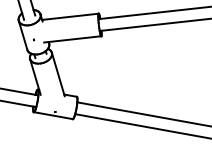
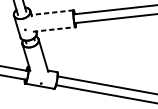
line: (69, 16) -> (51, 12), solid -> dashed
line: (72, 39) -> (54, 29), solid -> dashed

